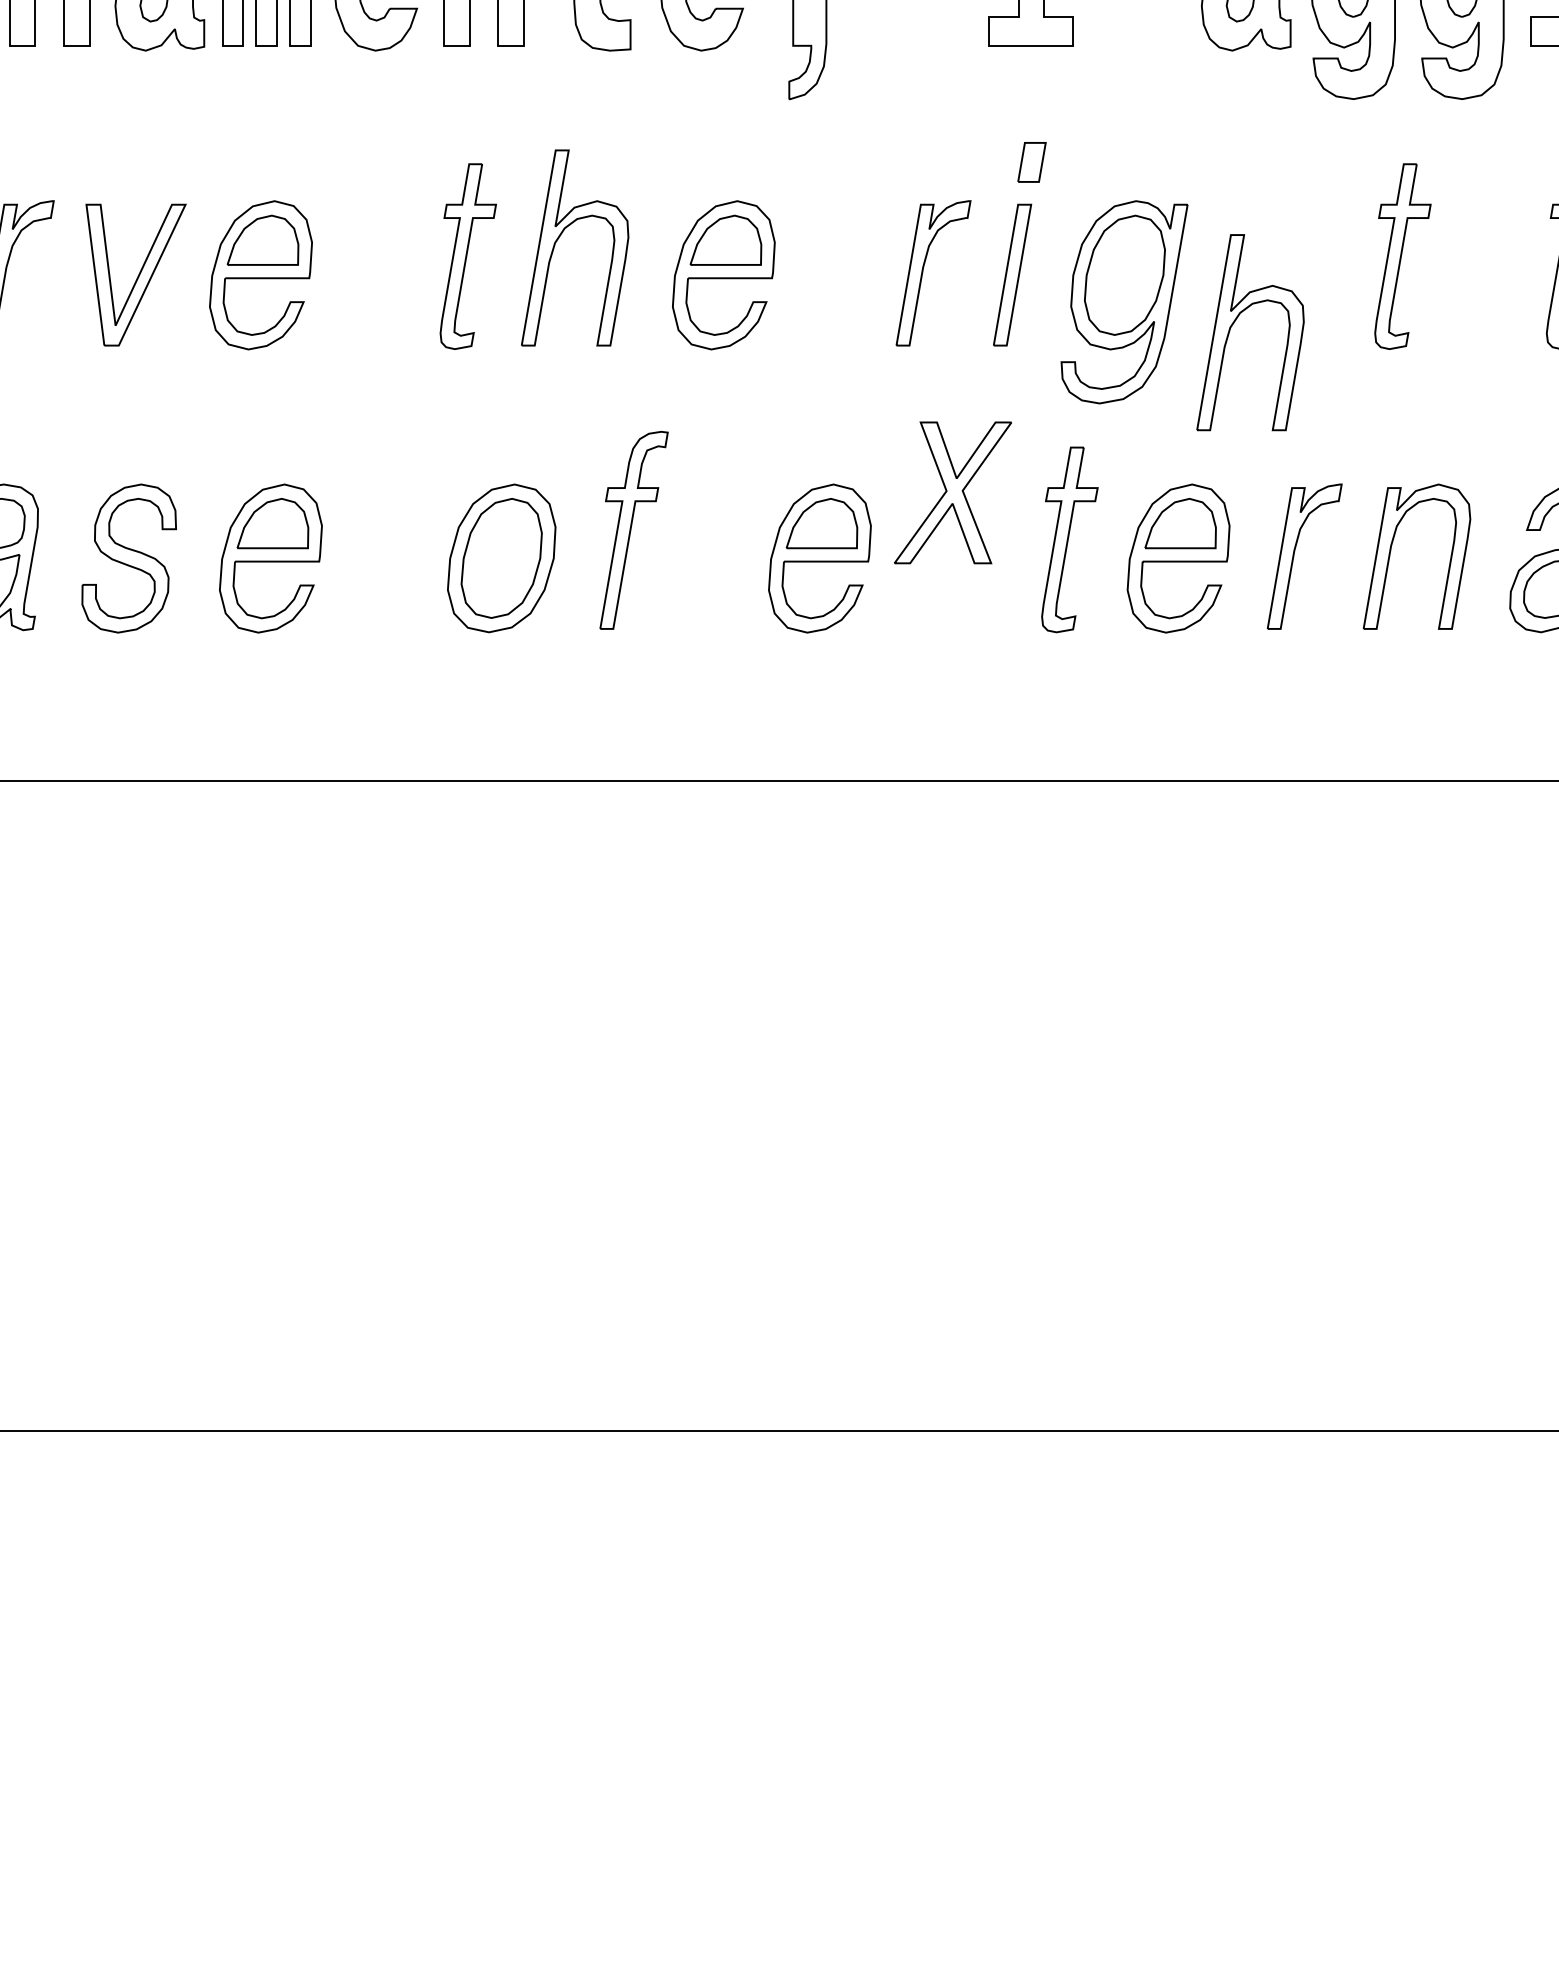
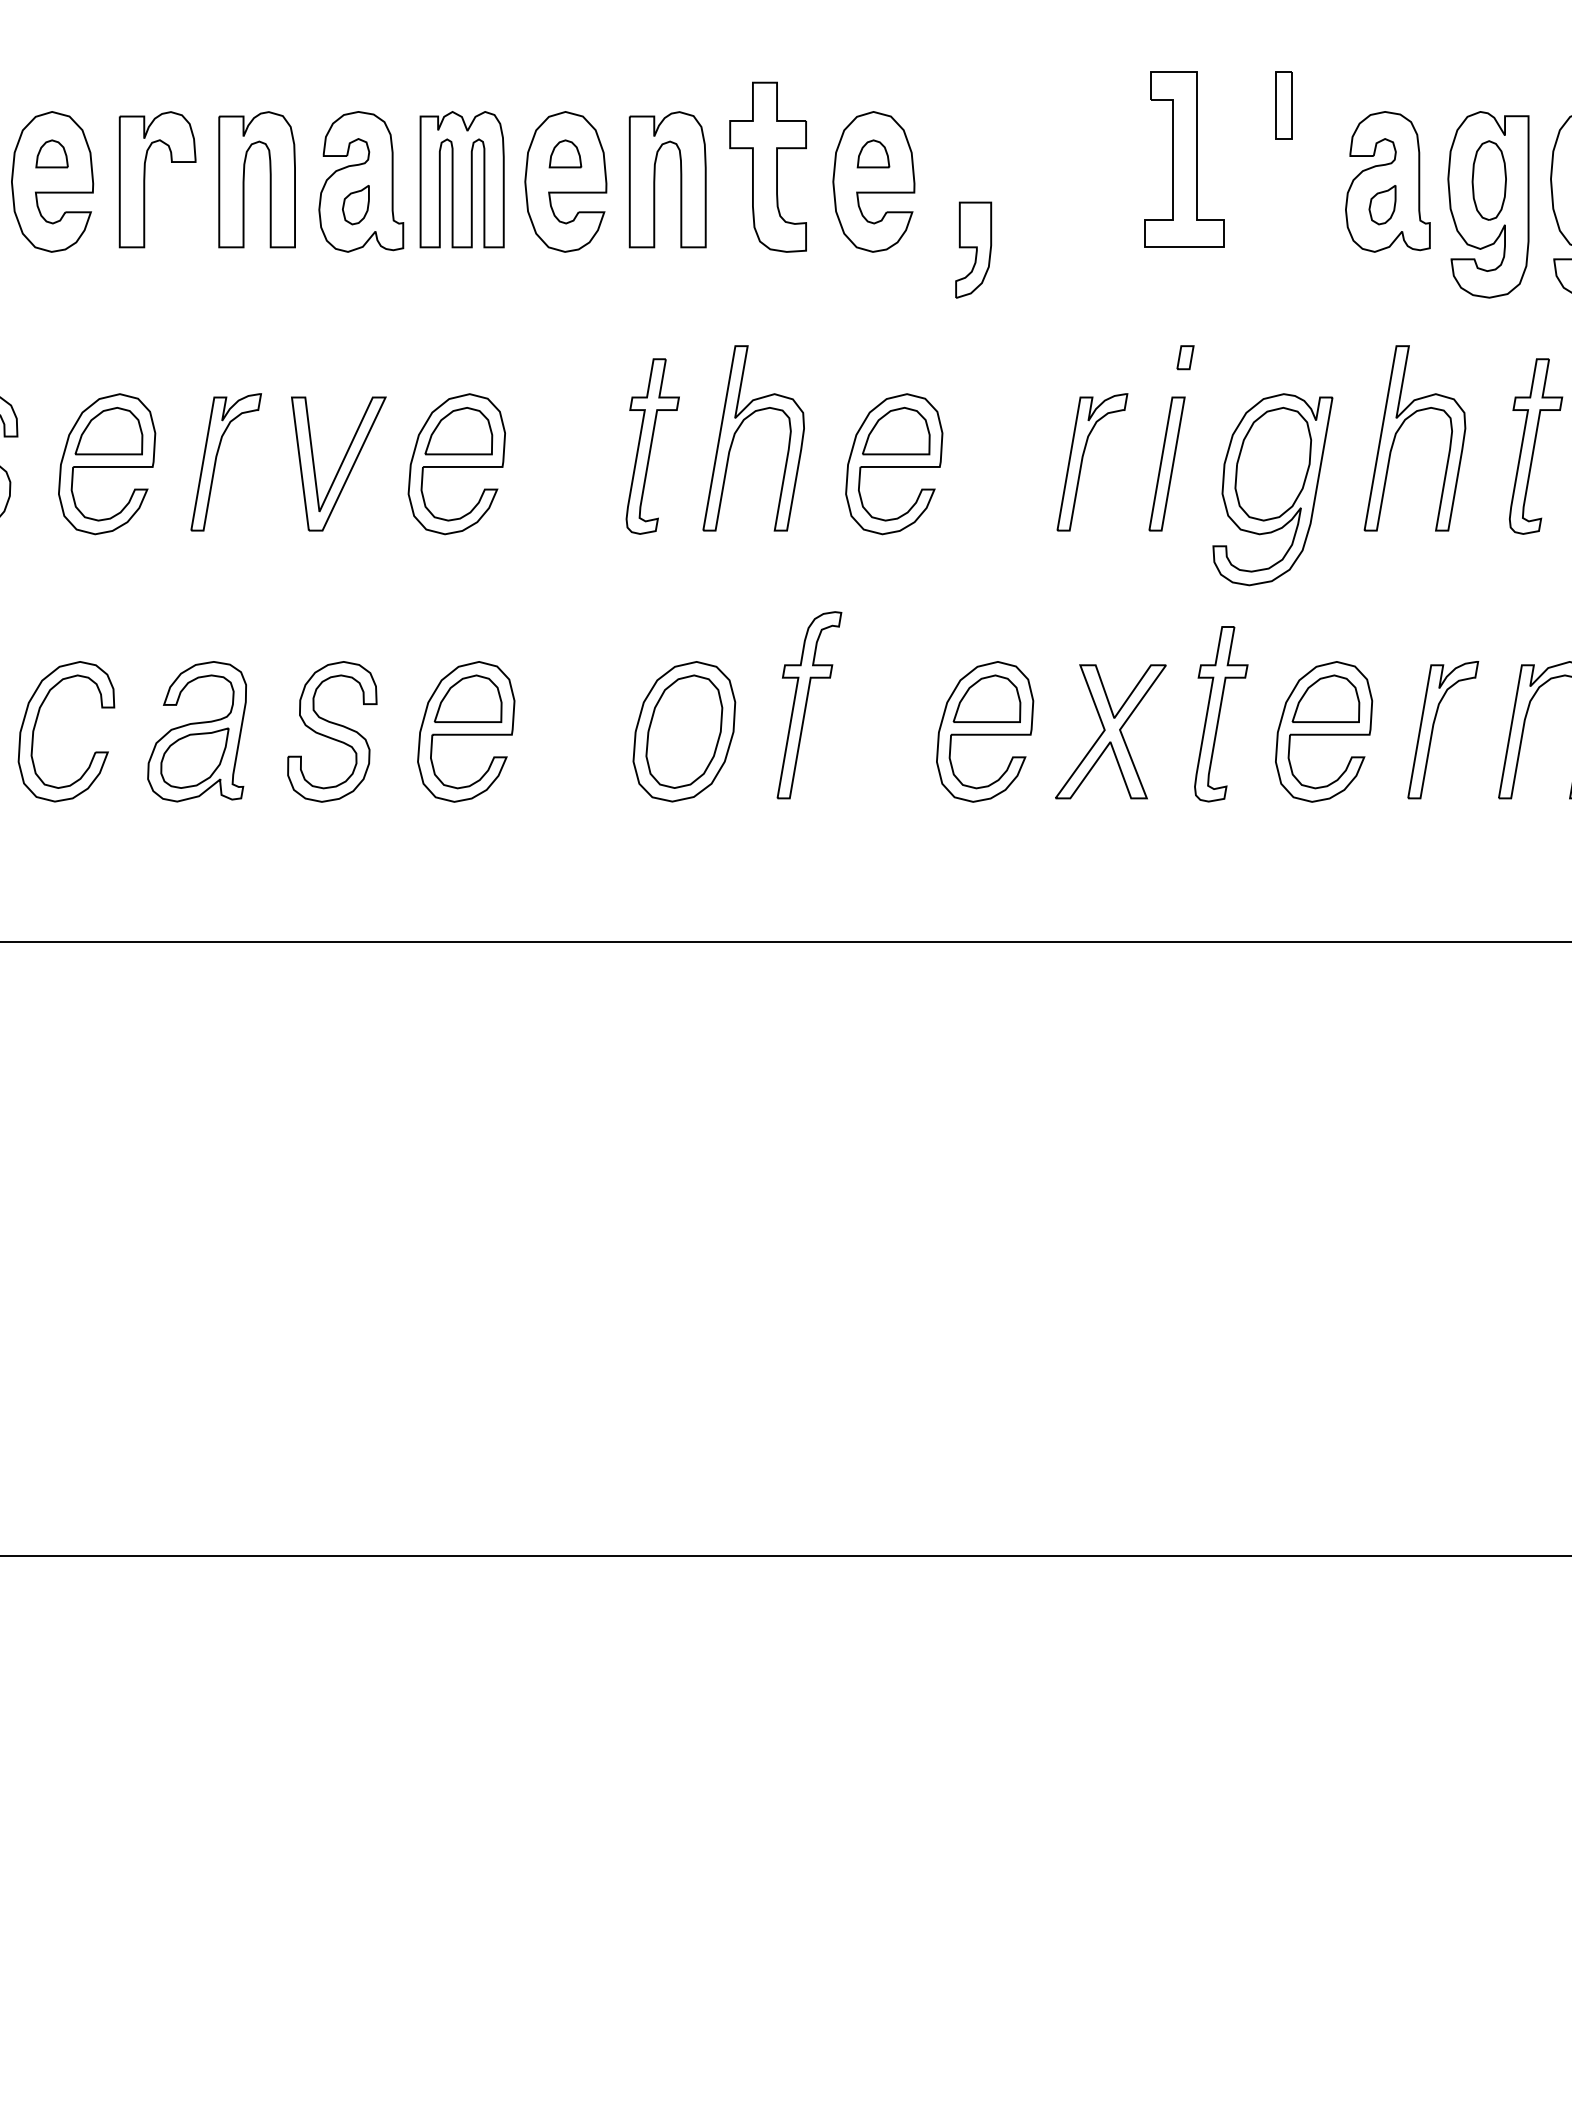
part: (1032, 162) -> (1185, 357), size x0.62
part: (1234, 324) -> (1399, 430), moved
part: (952, 492) -> (1110, 731), moved

